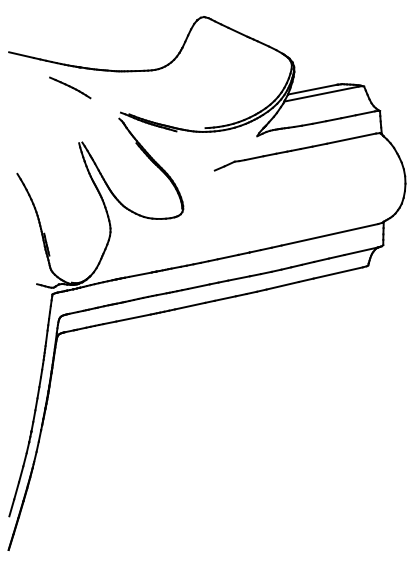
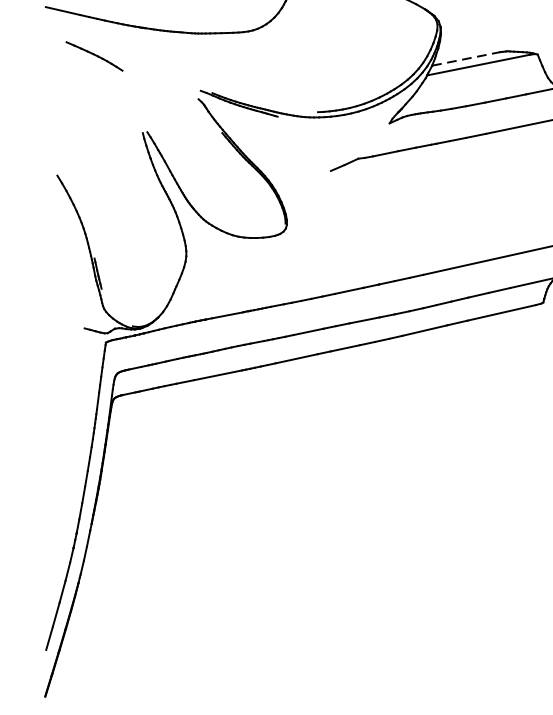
part: (70, 87) -> (94, 55), moved
line: (312, 89) -> (466, 58), solid -> dashed

